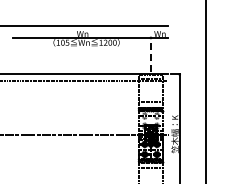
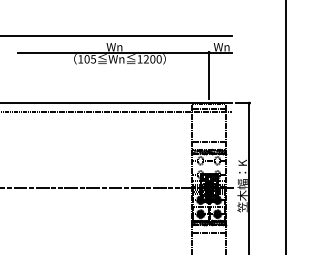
line: (150, 54) -> (208, 75), dashed -> solid

